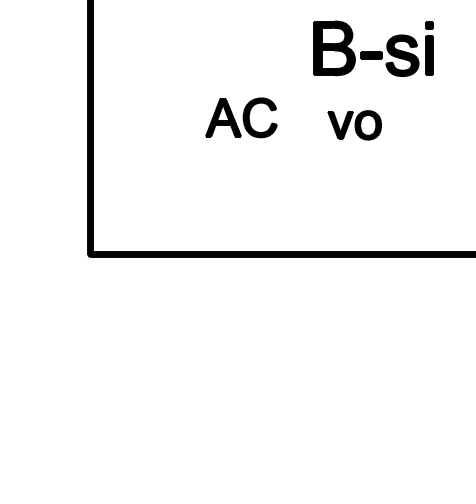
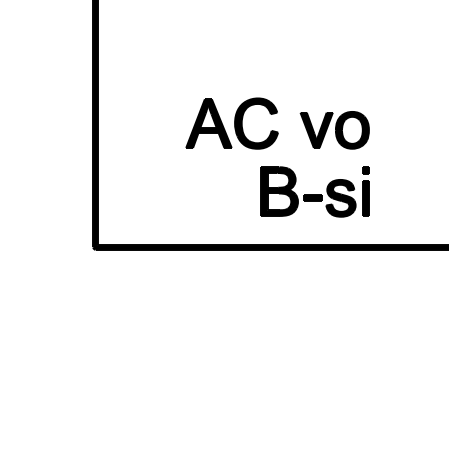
part: (373, 48) -> (314, 191), moved
part: (240, 117) -> (231, 123), size x1.43
part: (354, 125) -> (334, 130), size x1.43

